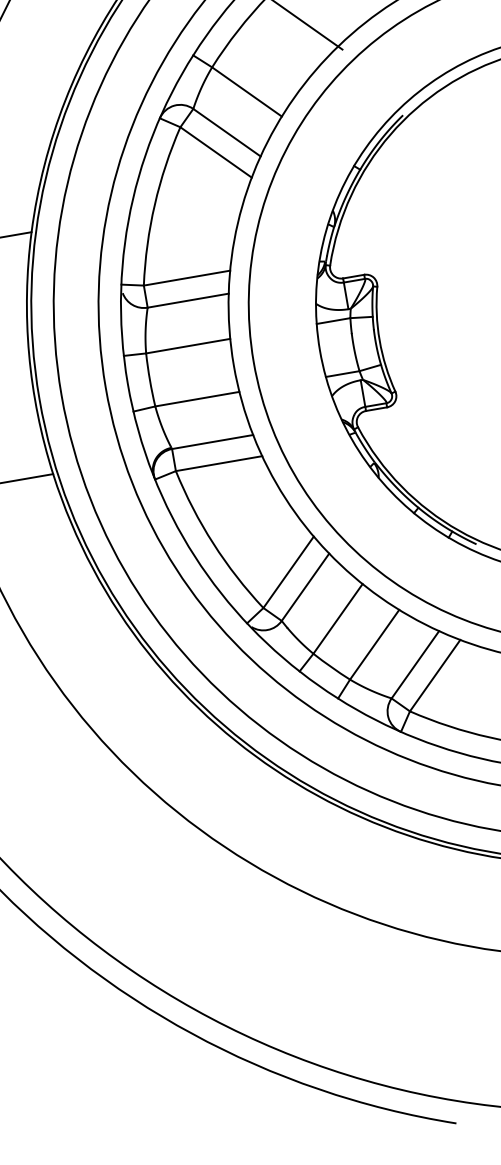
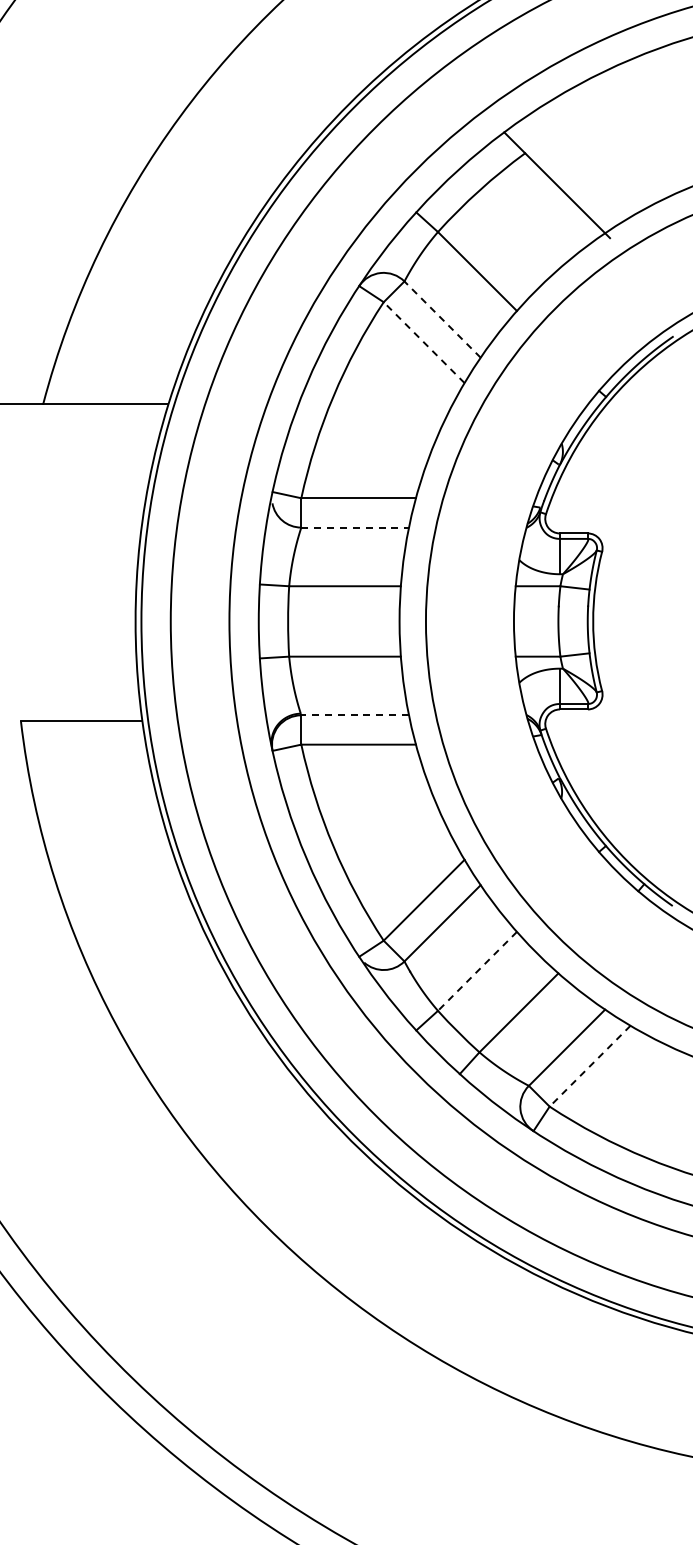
line: (226, 132) -> (442, 319), solid -> dashed
line: (215, 152) -> (423, 342), solid -> dashed
line: (188, 300) -> (355, 527), solid -> dashed
line: (212, 442) -> (355, 715), solid -> dashed
line: (338, 619) -> (477, 971), solid -> dashed
line: (434, 675) -> (589, 1066), solid -> dashed

